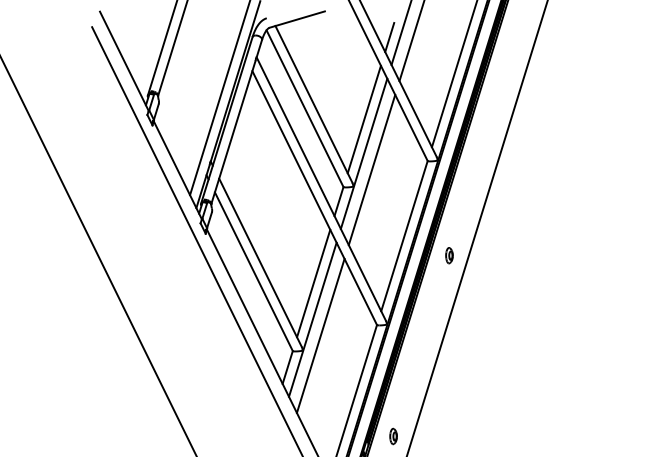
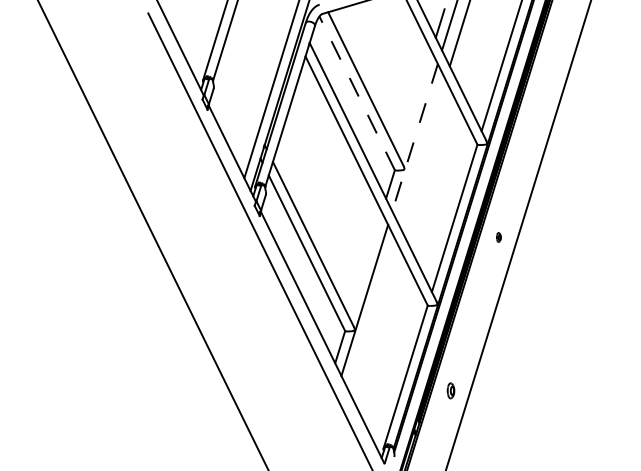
line: (305, 108) -> (357, 93), solid -> dashed
line: (364, 119) -> (415, 103), removed
line: (363, 154) -> (414, 138), solid -> dashed
line: (371, 170) -> (422, 153), removed
part: (449, 255) -> (498, 237), size x0.6
line: (313, 283) -> (365, 264), removed
line: (320, 335) -> (372, 315), removed
part: (393, 436) -> (450, 390), moved

